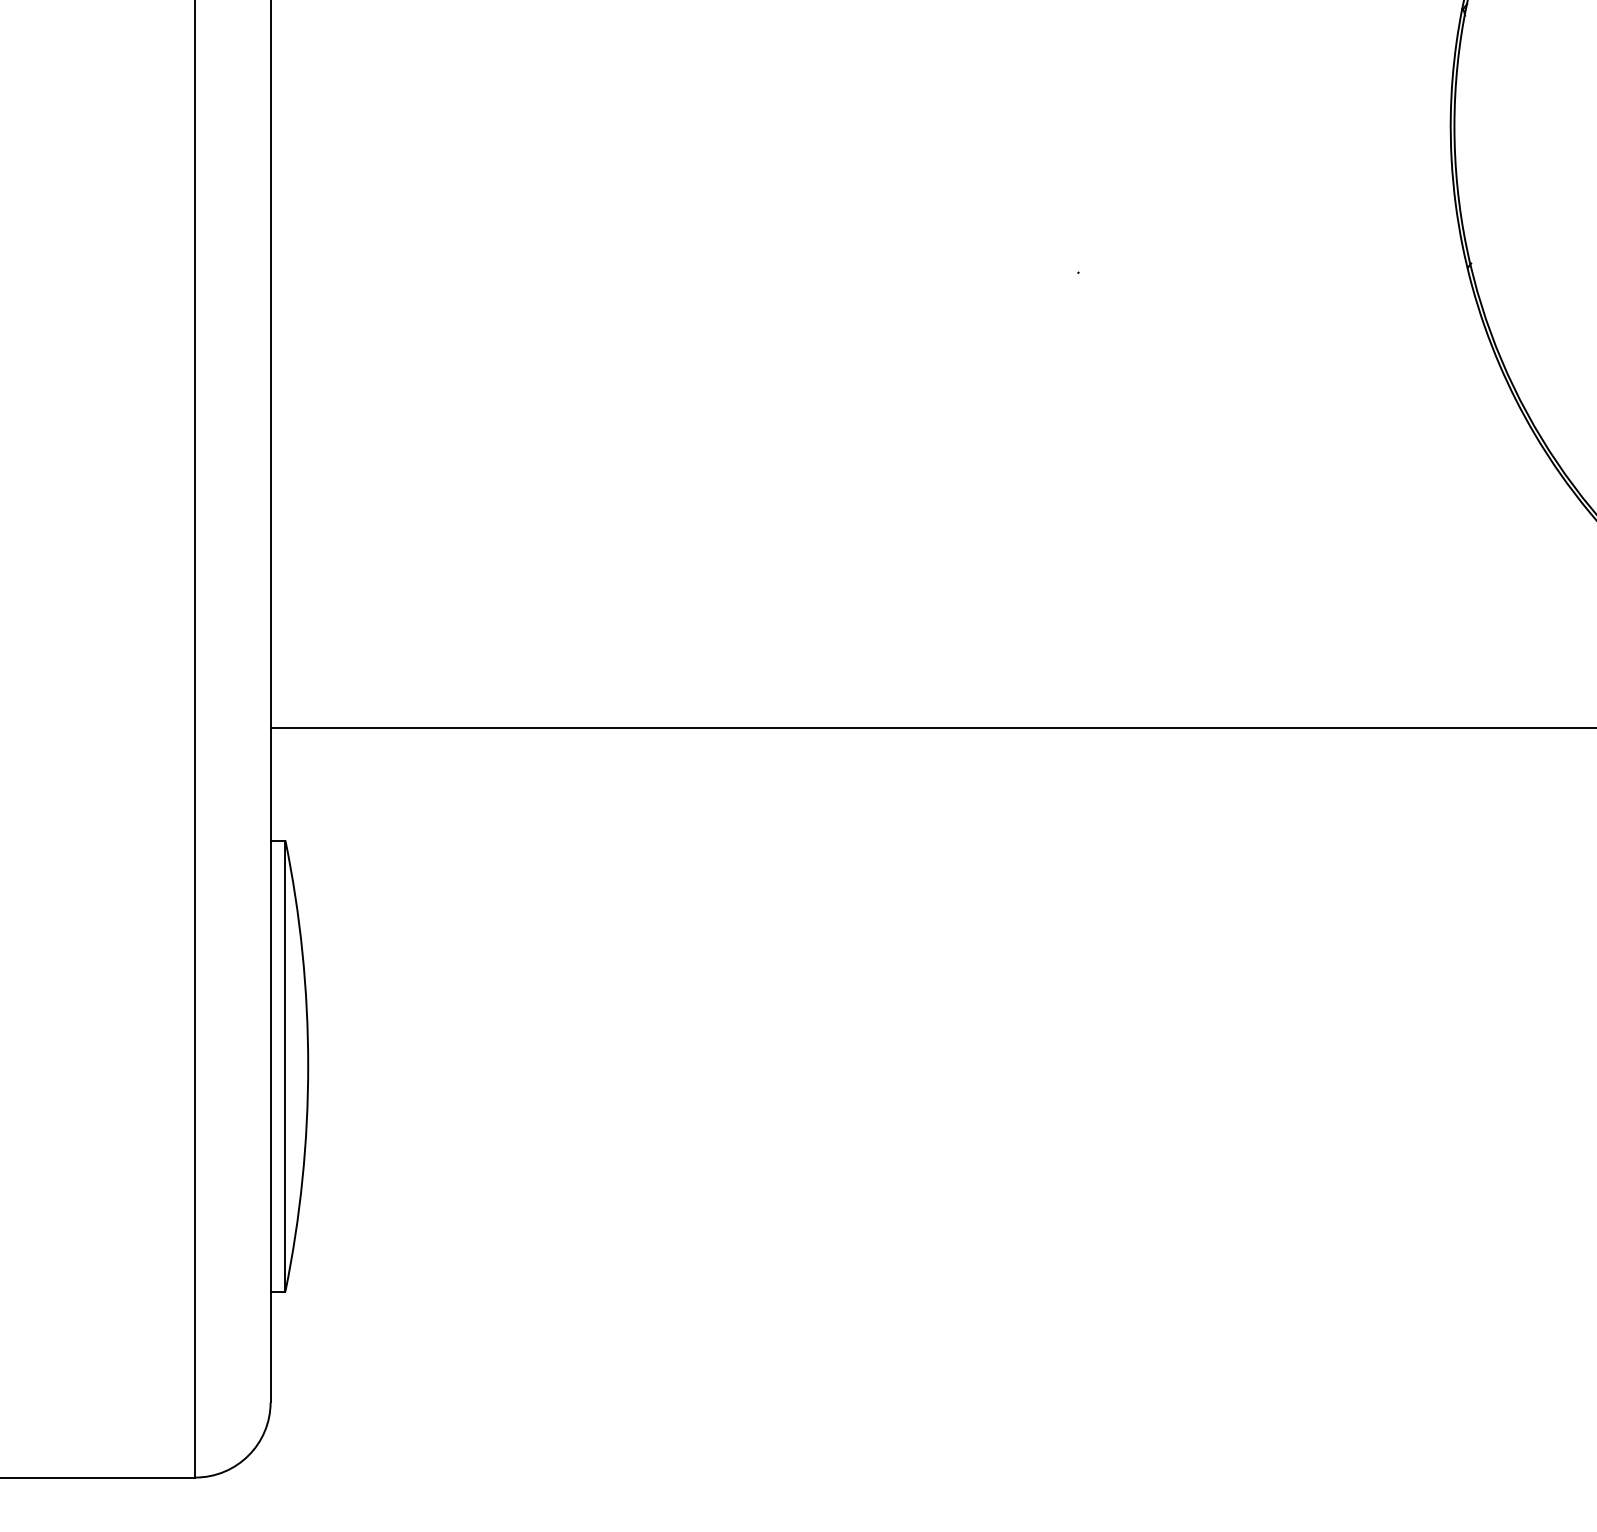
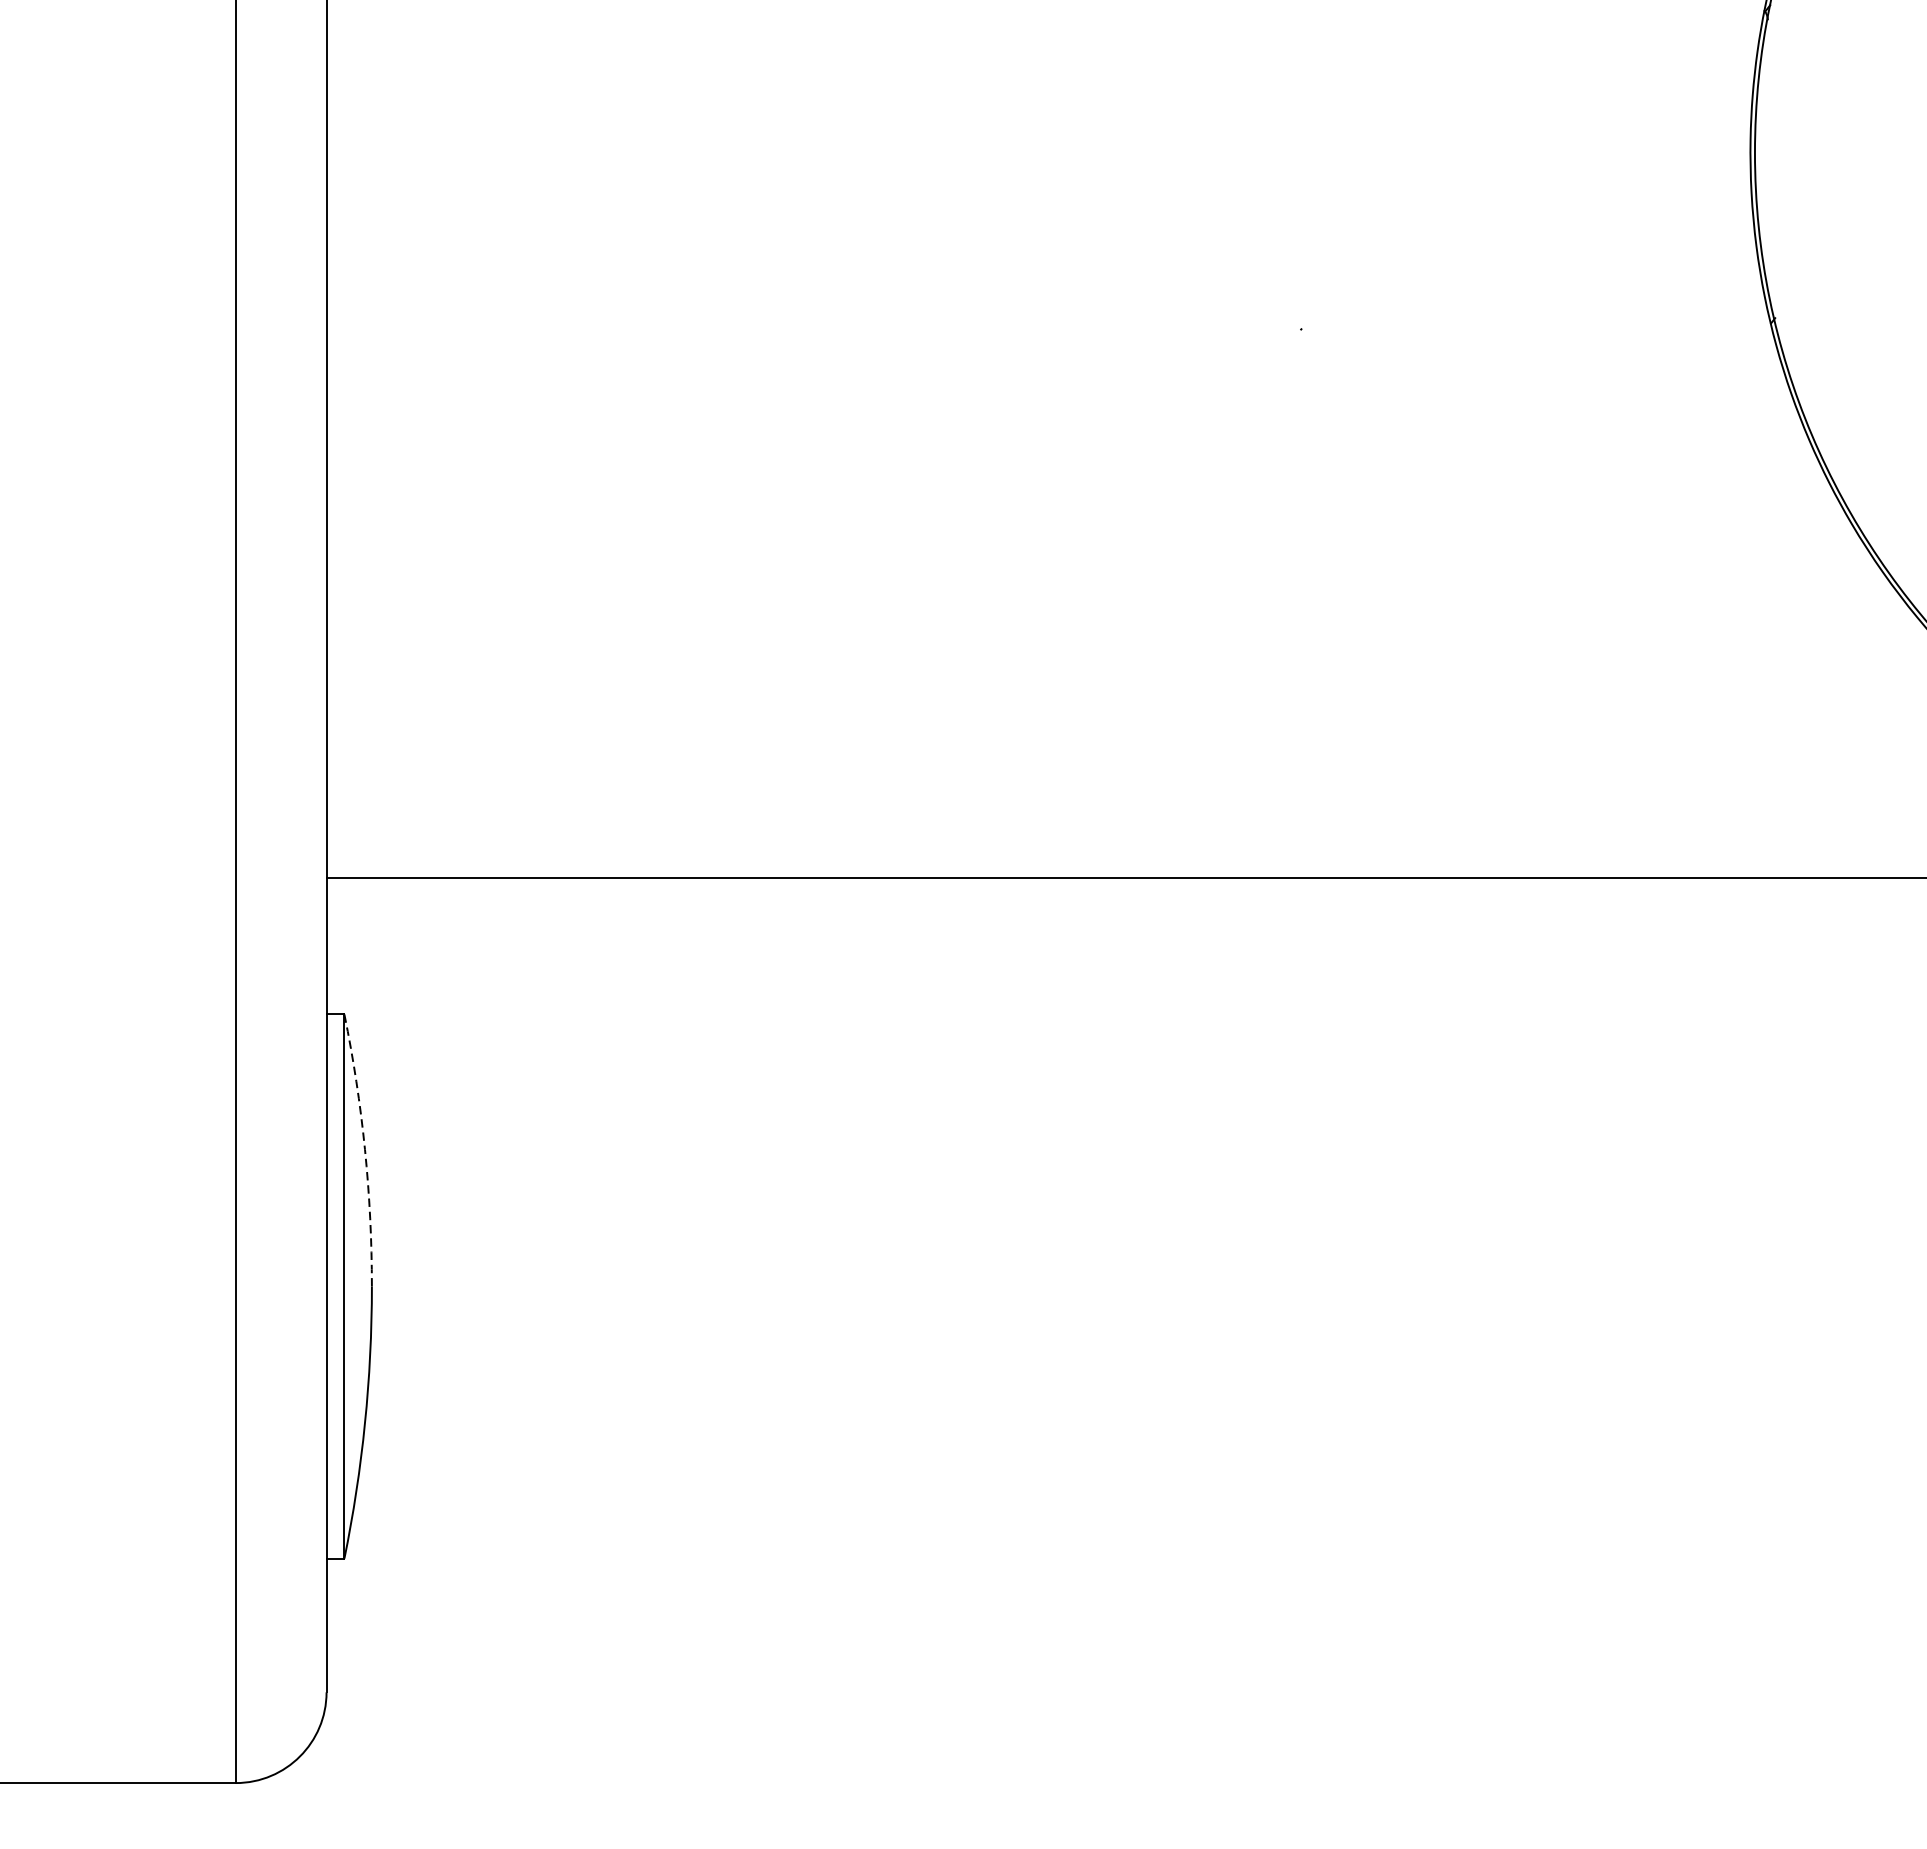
arc: (302, 952) -> (365, 1149), solid -> dashed

